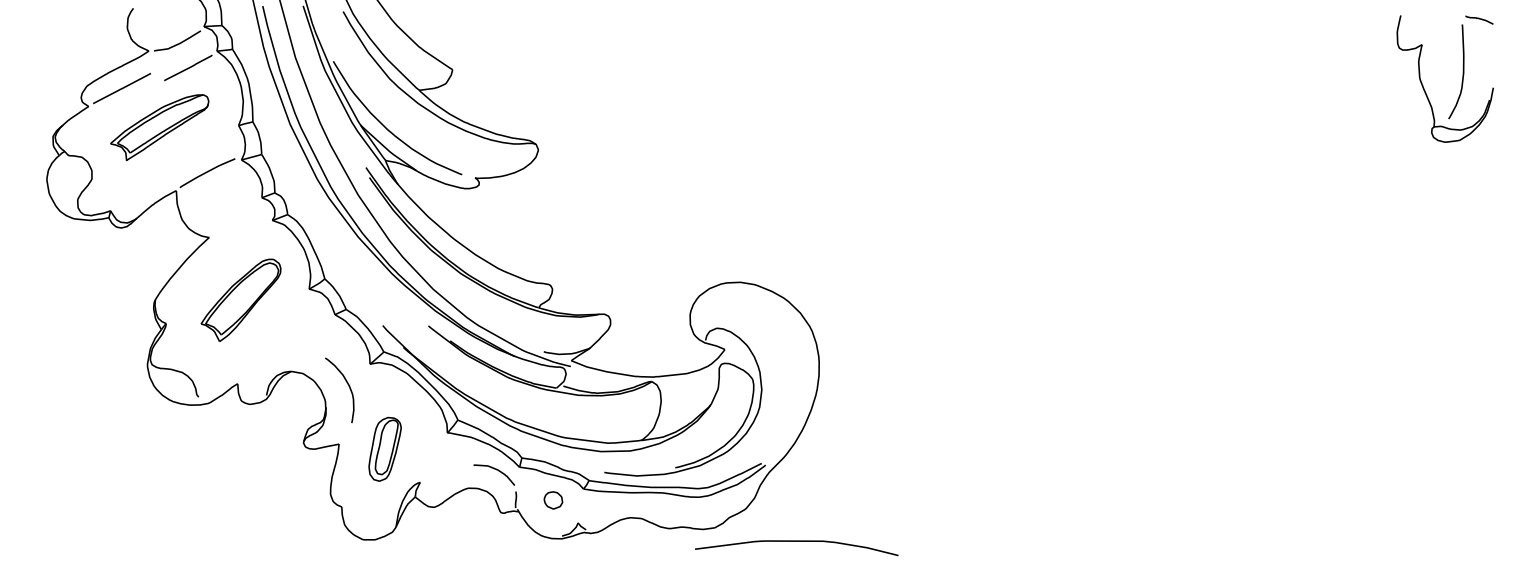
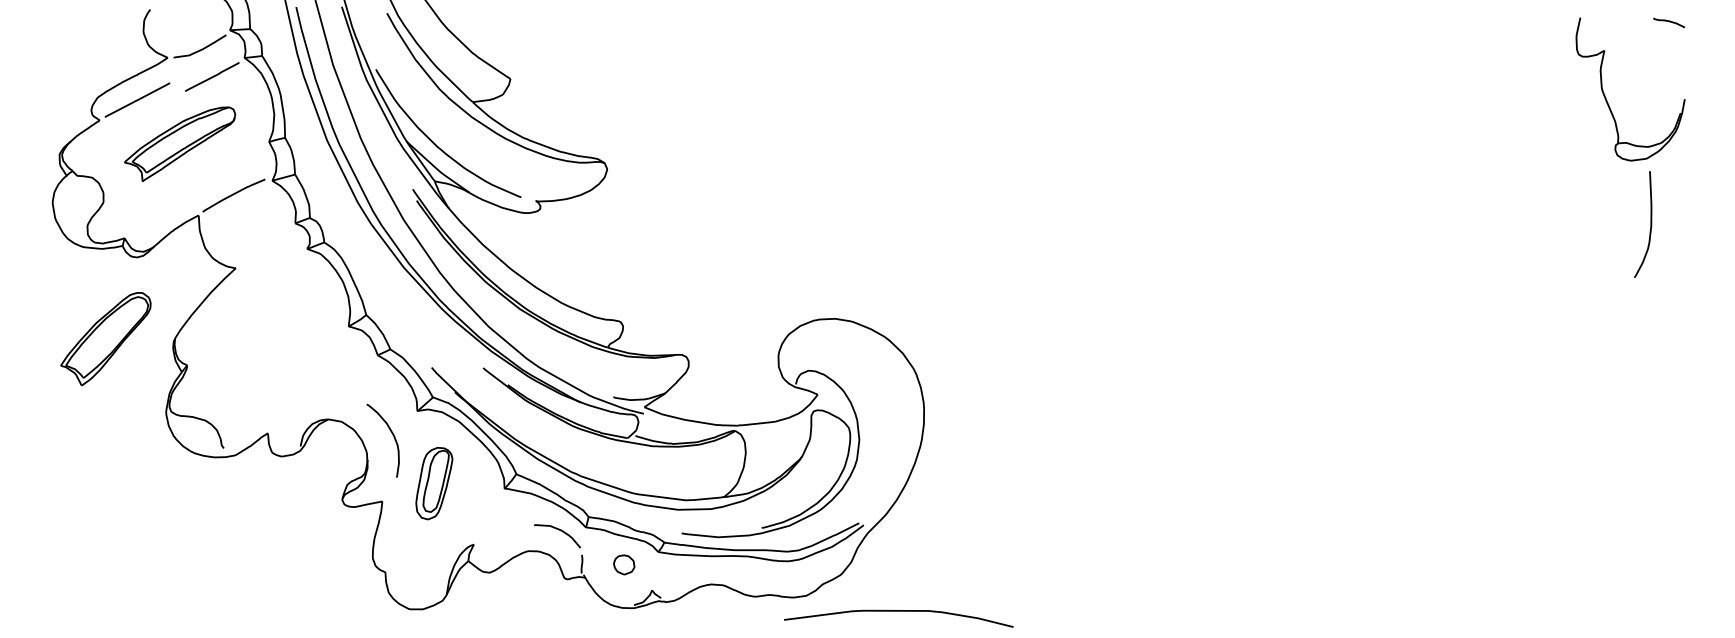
curve: (1462, 71) -> (1650, 224), moved
part: (240, 299) -> (105, 338), moved
part: (384, 448) -> (433, 482), moved

